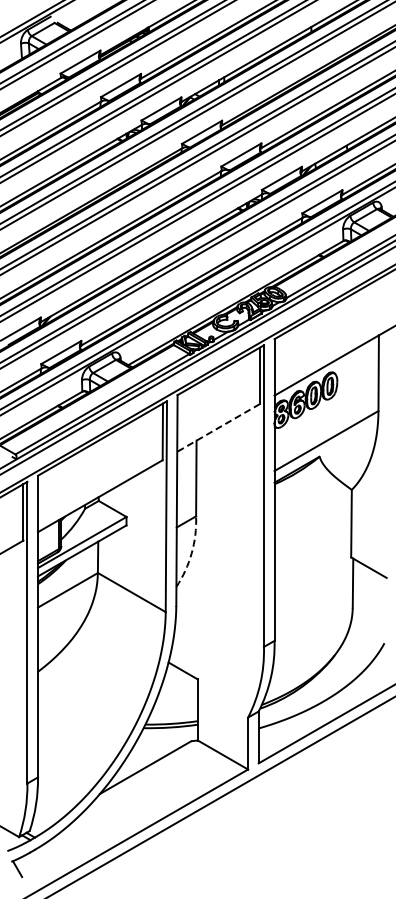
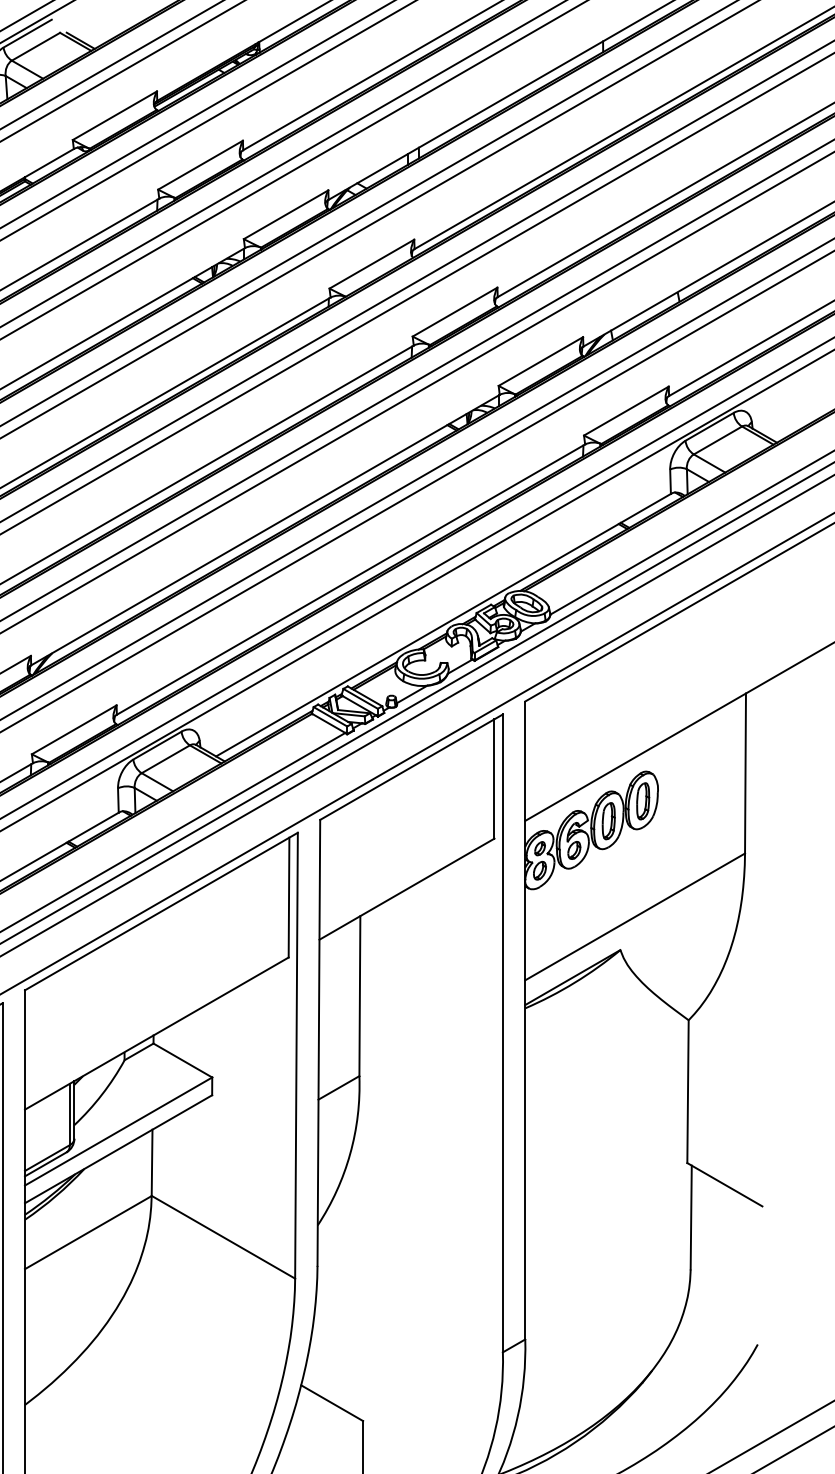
line: (218, 427) -> (406, 888), dashed -> solid
arc: (191, 553) -> (349, 1154), dashed -> solid

